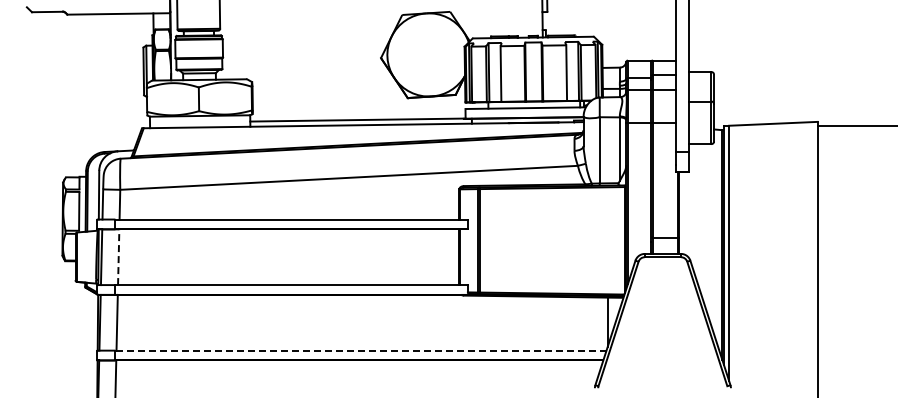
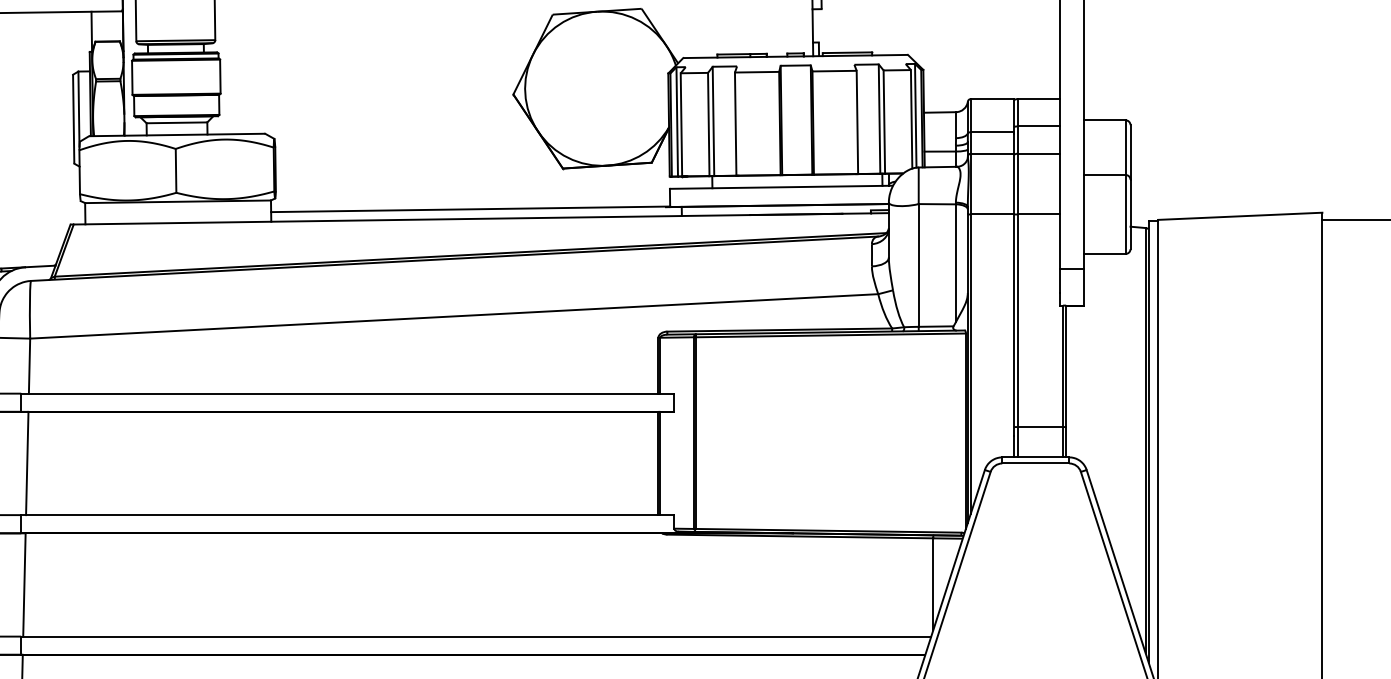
line: (118, 257) -> (26, 464), dashed -> solid
line: (360, 350) -> (475, 636), dashed -> solid

